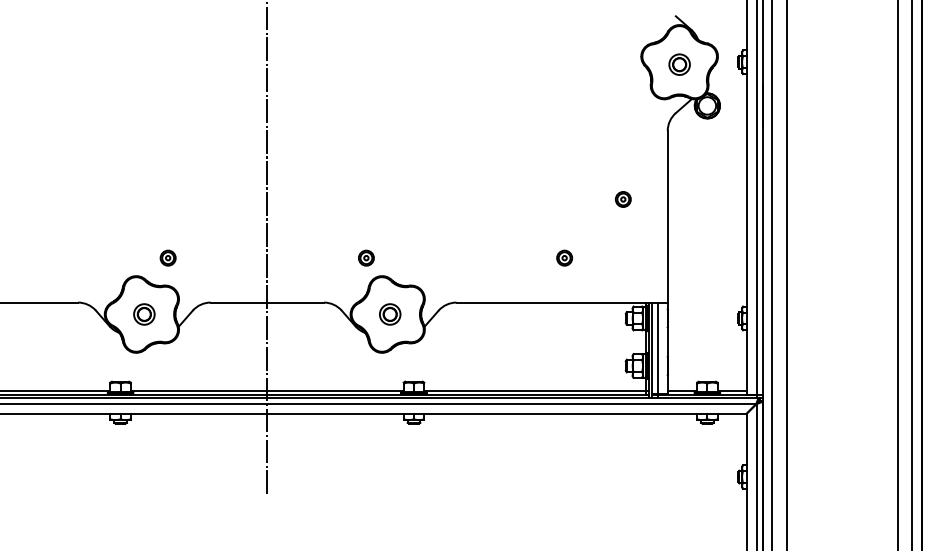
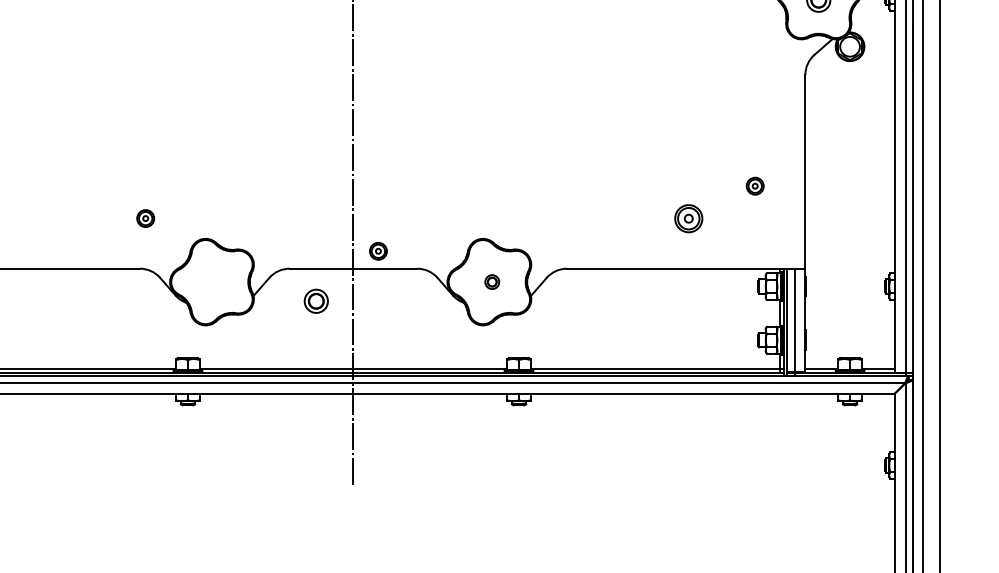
part: (622, 199) -> (754, 186), moved
part: (167, 257) -> (144, 217), moved
part: (366, 257) -> (378, 250), moved
part: (564, 257) -> (688, 217), size x1.6
part: (144, 314) -> (316, 301), moved
part: (390, 314) -> (492, 282), size x0.6

